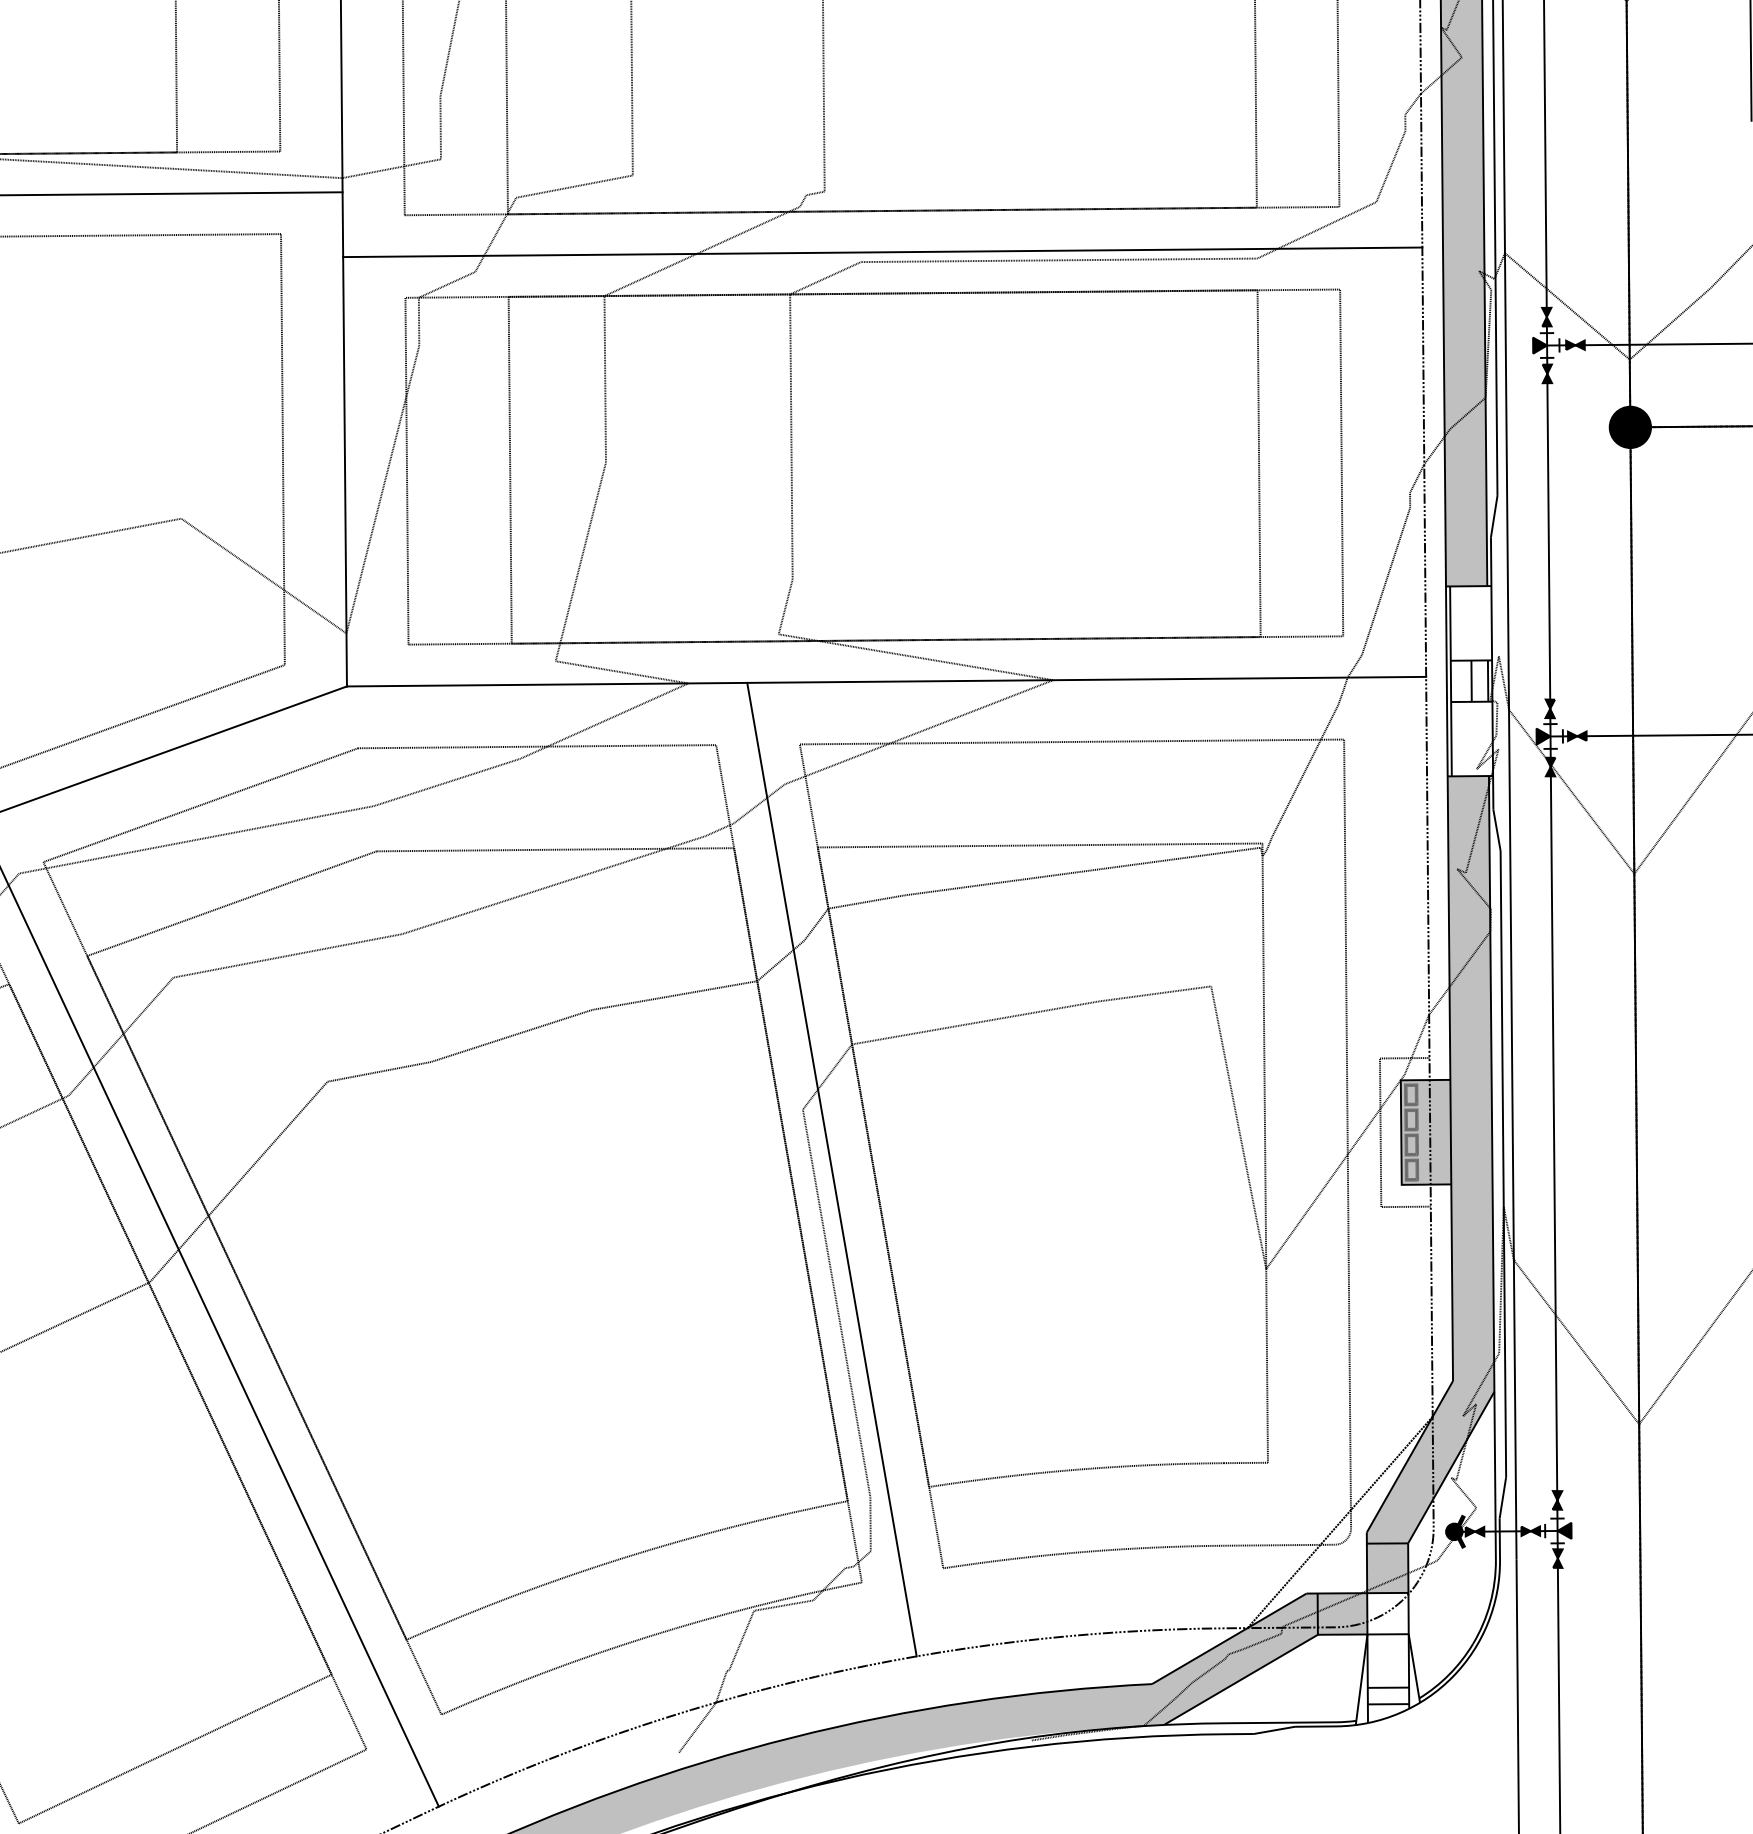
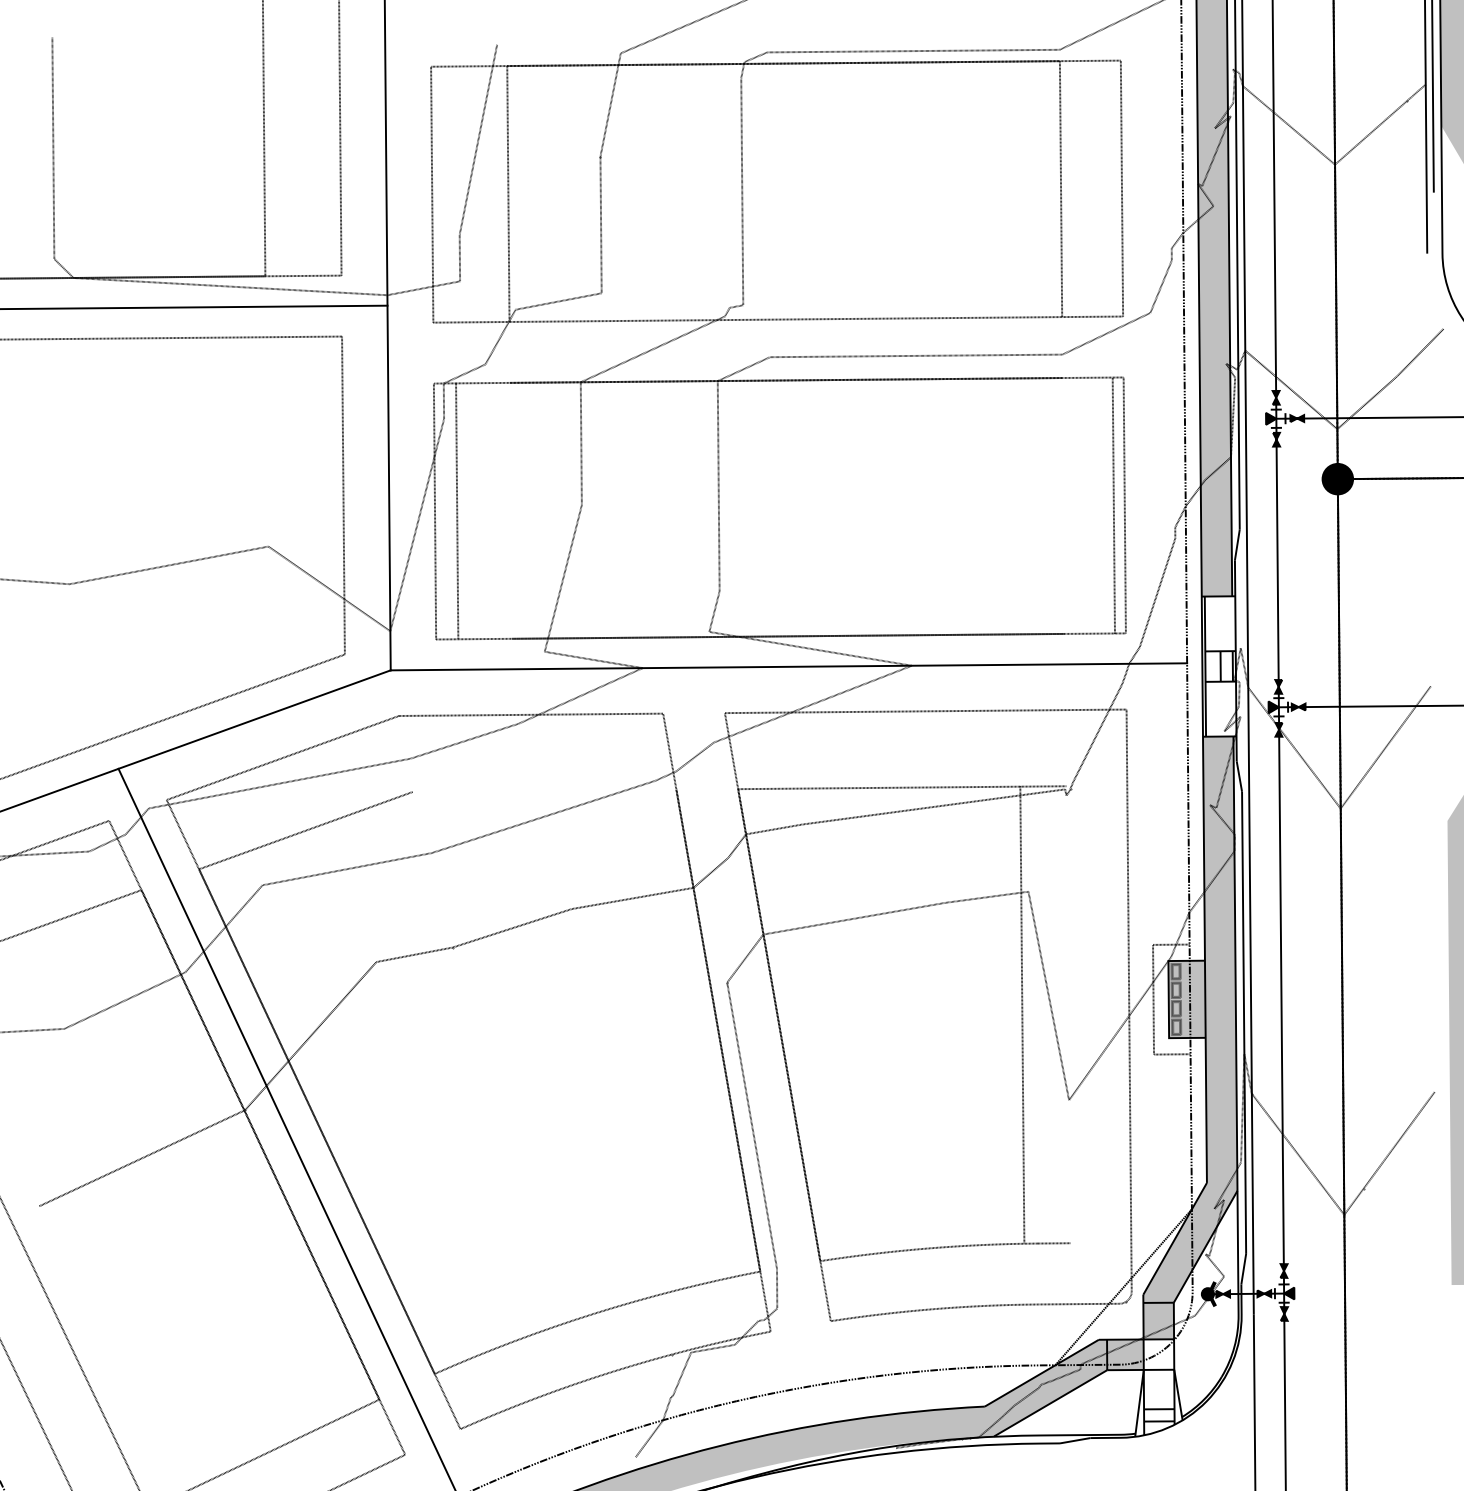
line: (881, 210) -> (785, 319), removed
line: (881, 251) -> (785, 349), removed
line: (1258, 463) -> (1113, 505), moved
line: (510, 469) -> (457, 510), moved
line: (555, 849) -> (544, 790), removed
line: (1265, 1152) -> (1022, 1014), moved
line: (831, 1169) -> (748, 1026), removed

